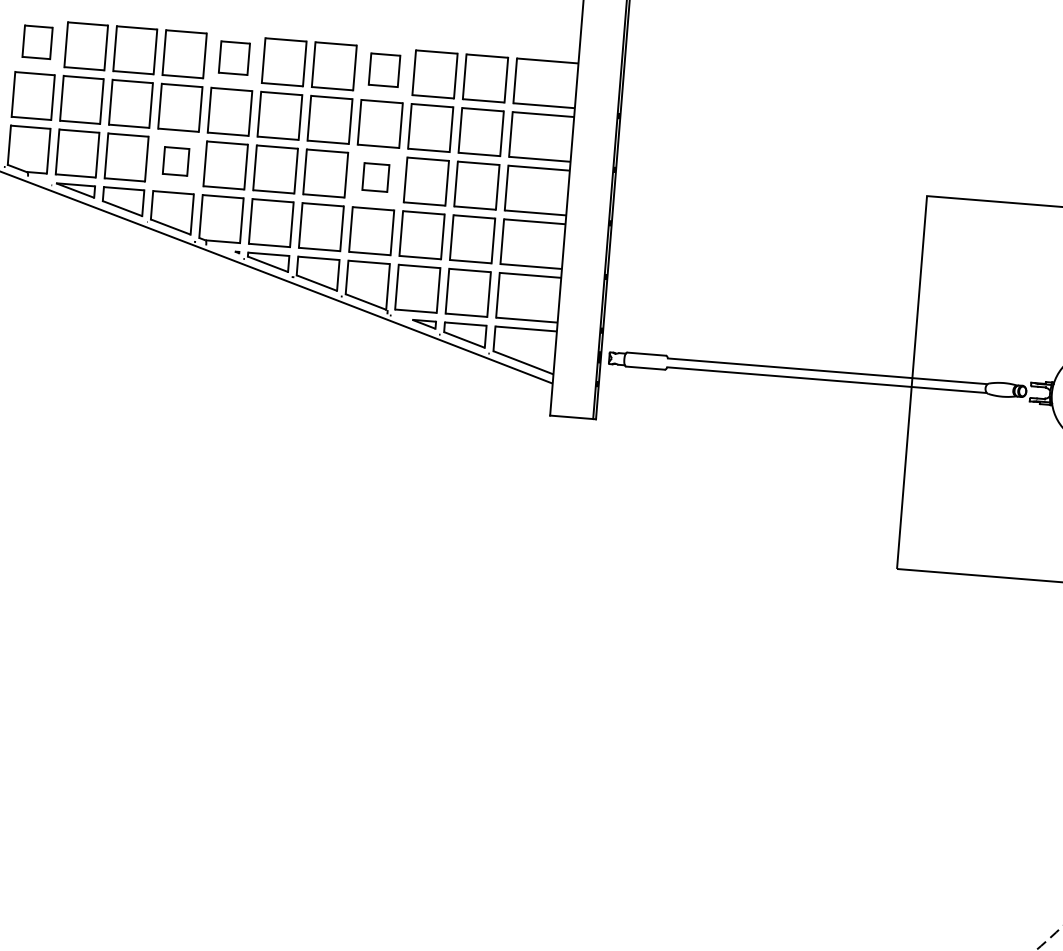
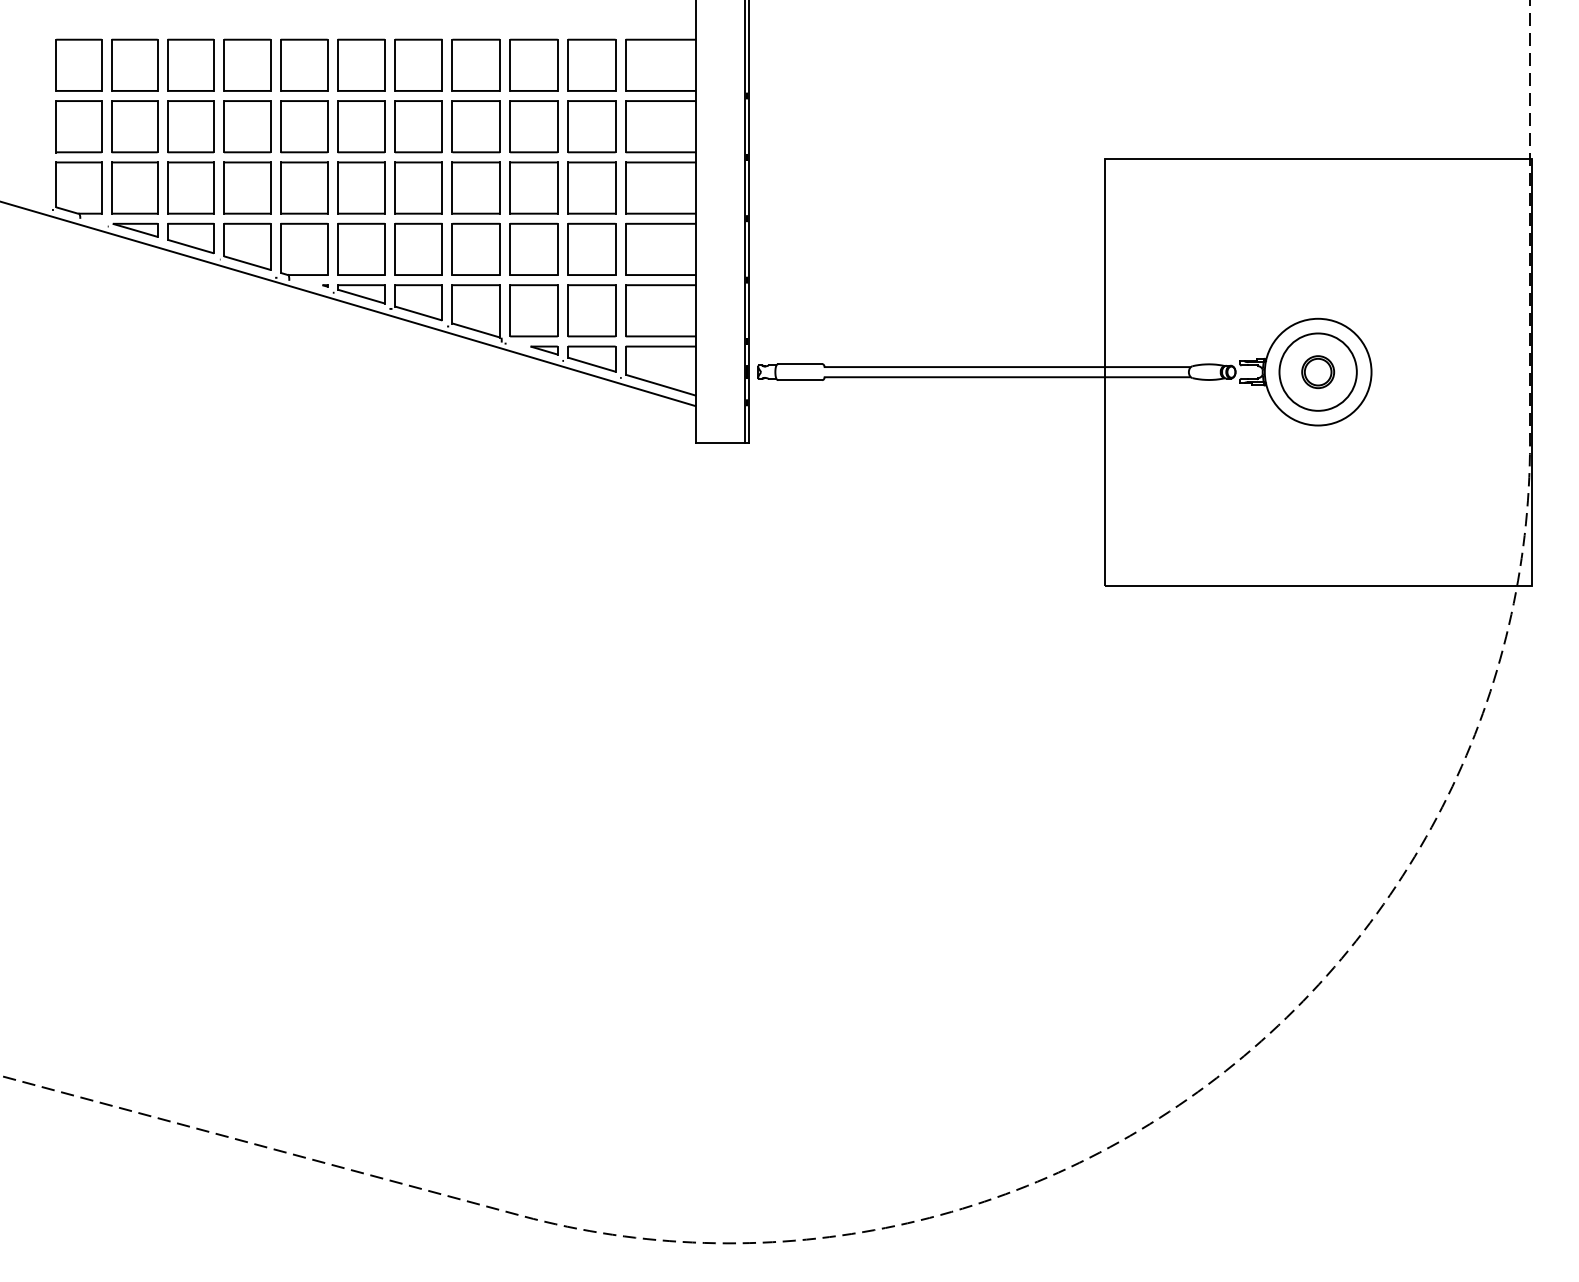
part: (37, 41) -> (78, 64), size x1.43
part: (234, 57) -> (304, 64), size x1.43
part: (384, 69) -> (475, 64), size x1.43
part: (176, 161) -> (247, 187), size x1.67
part: (375, 177) -> (475, 187), size x1.67

